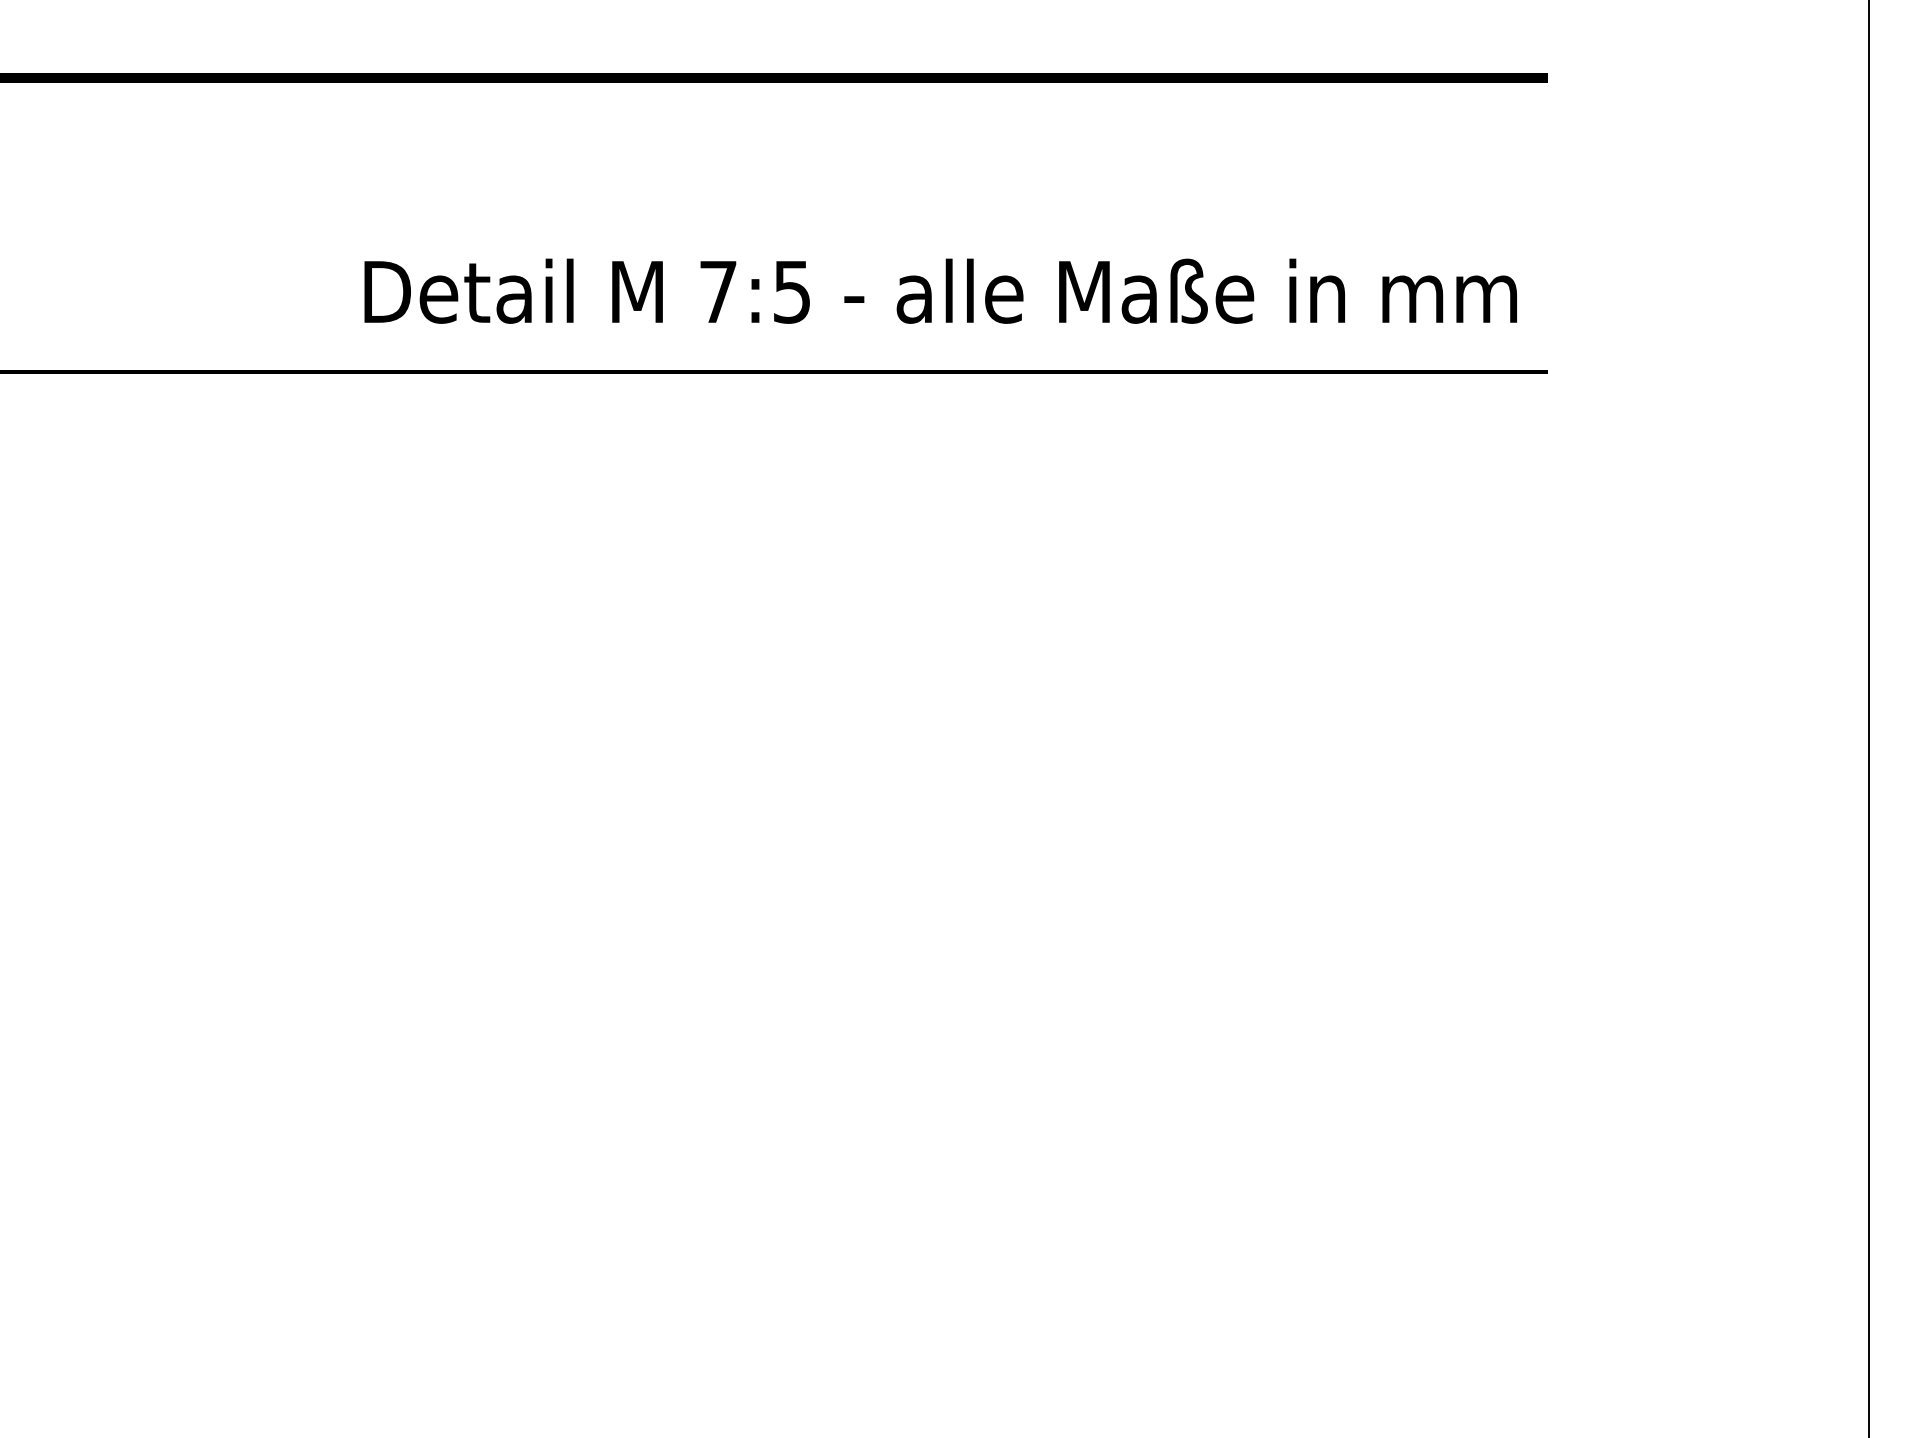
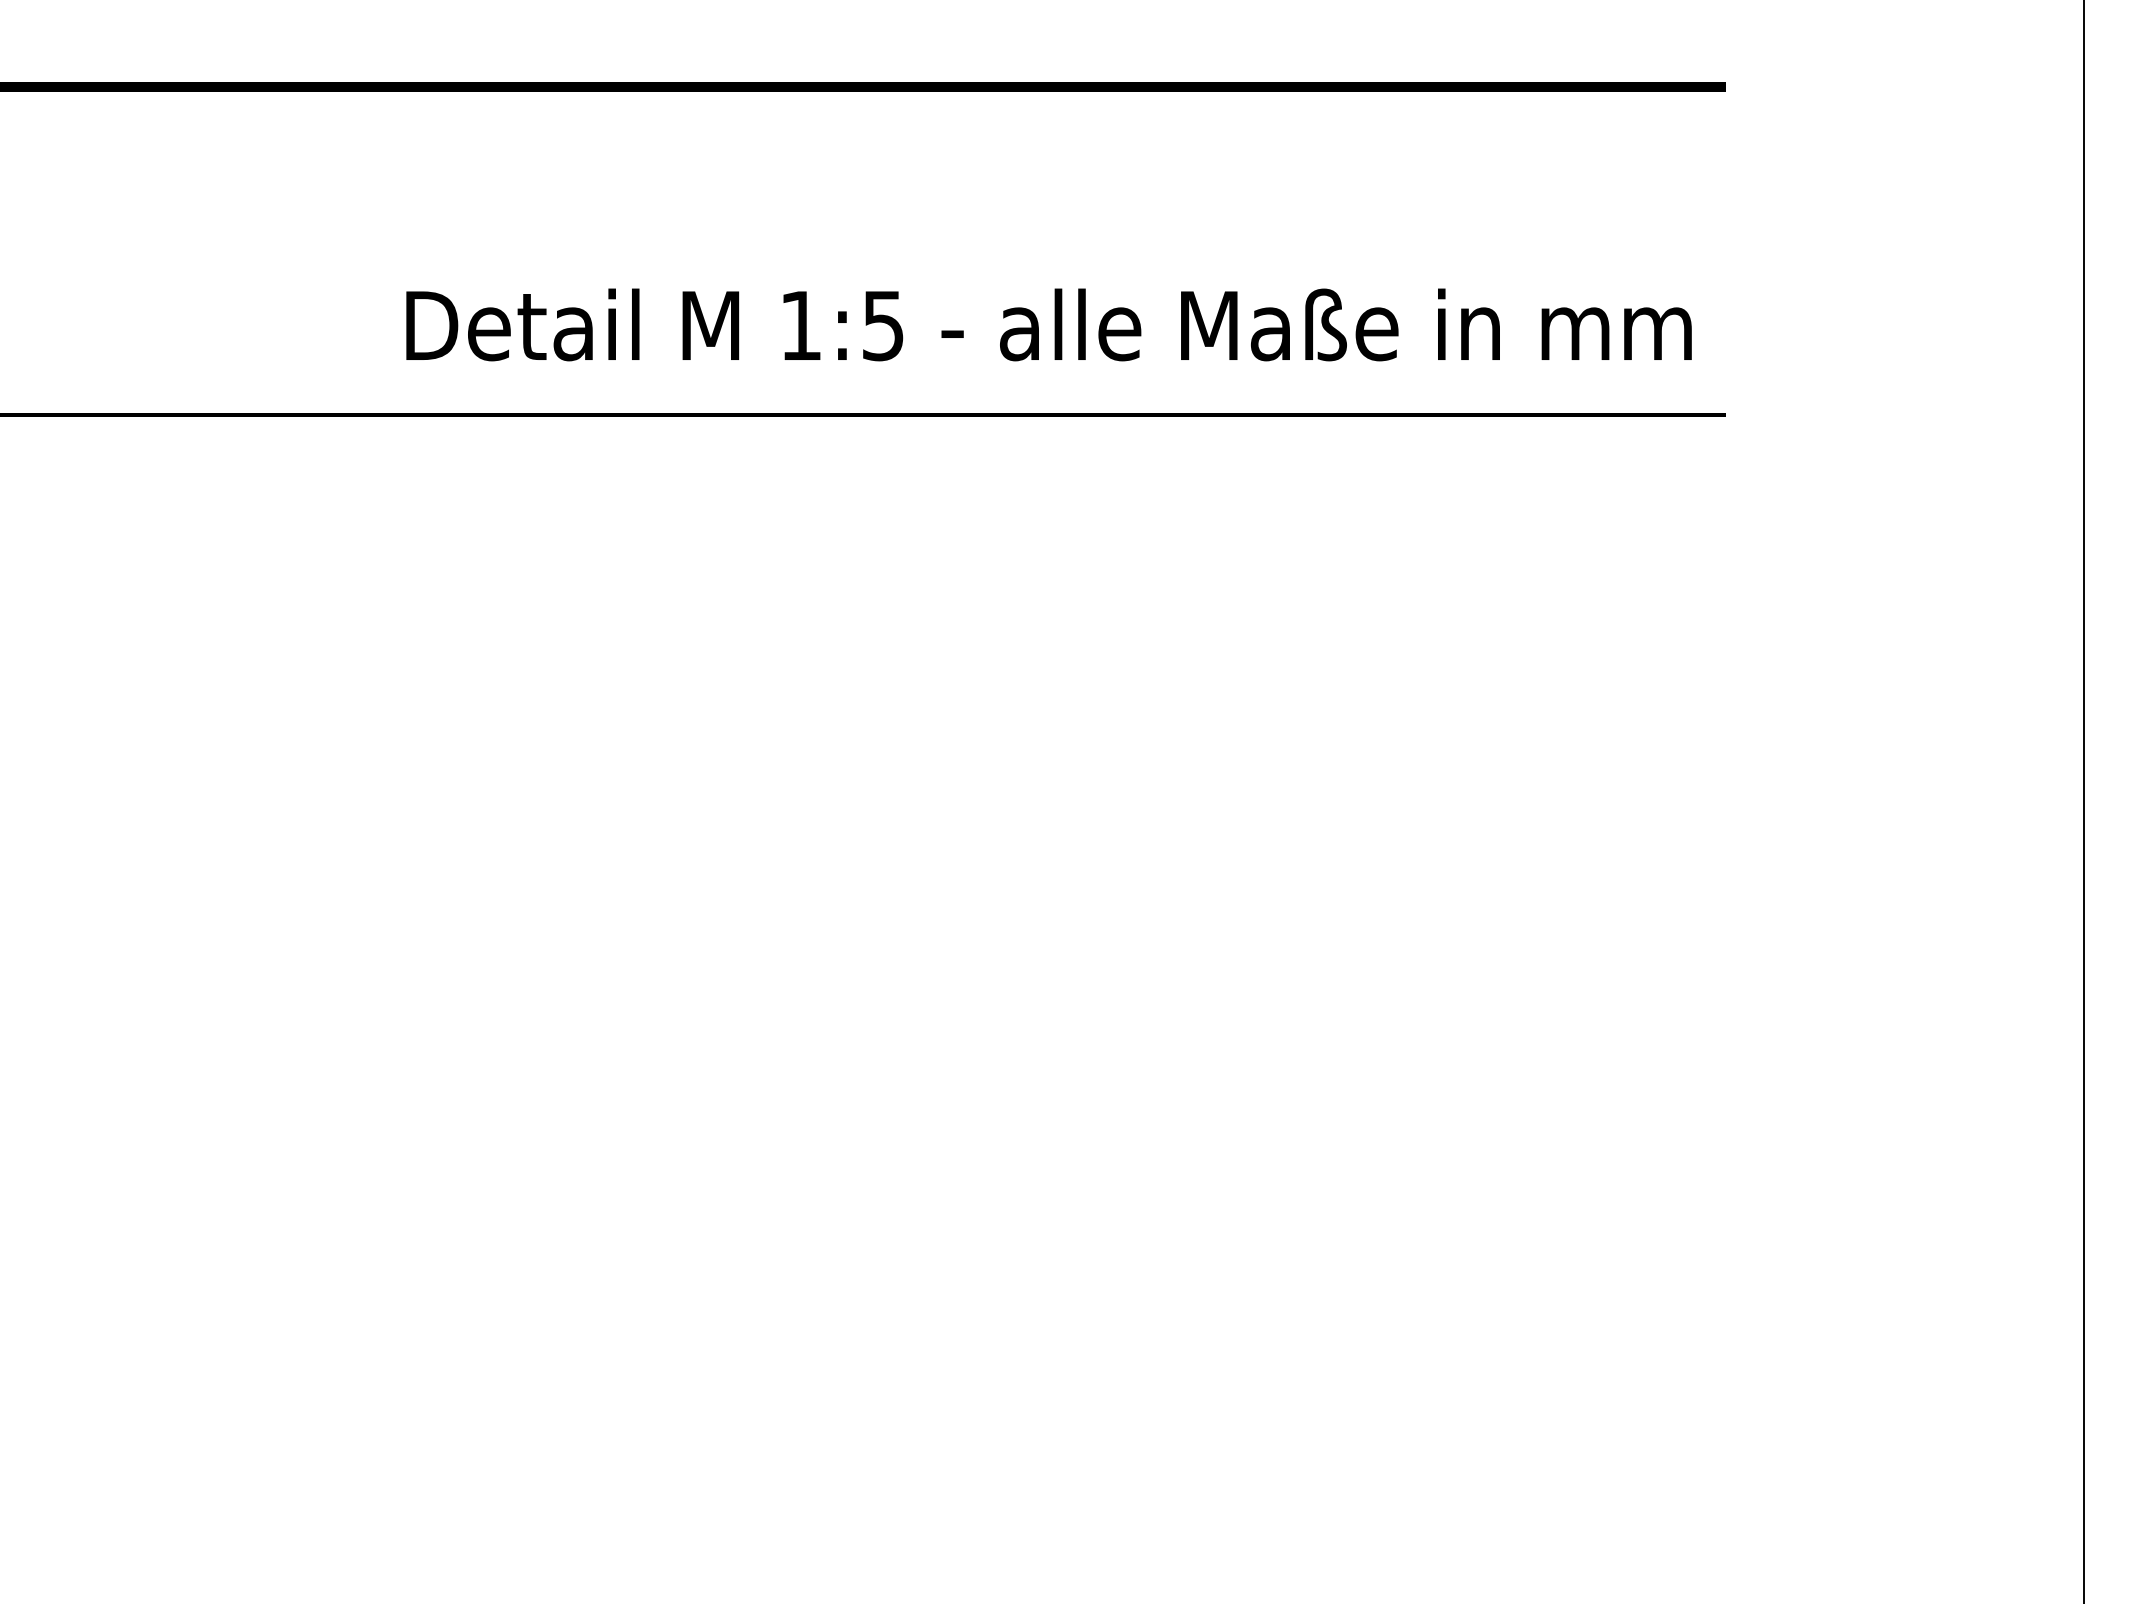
text: (717, 291) -> (800, 325), 7:5 -> 1:5

